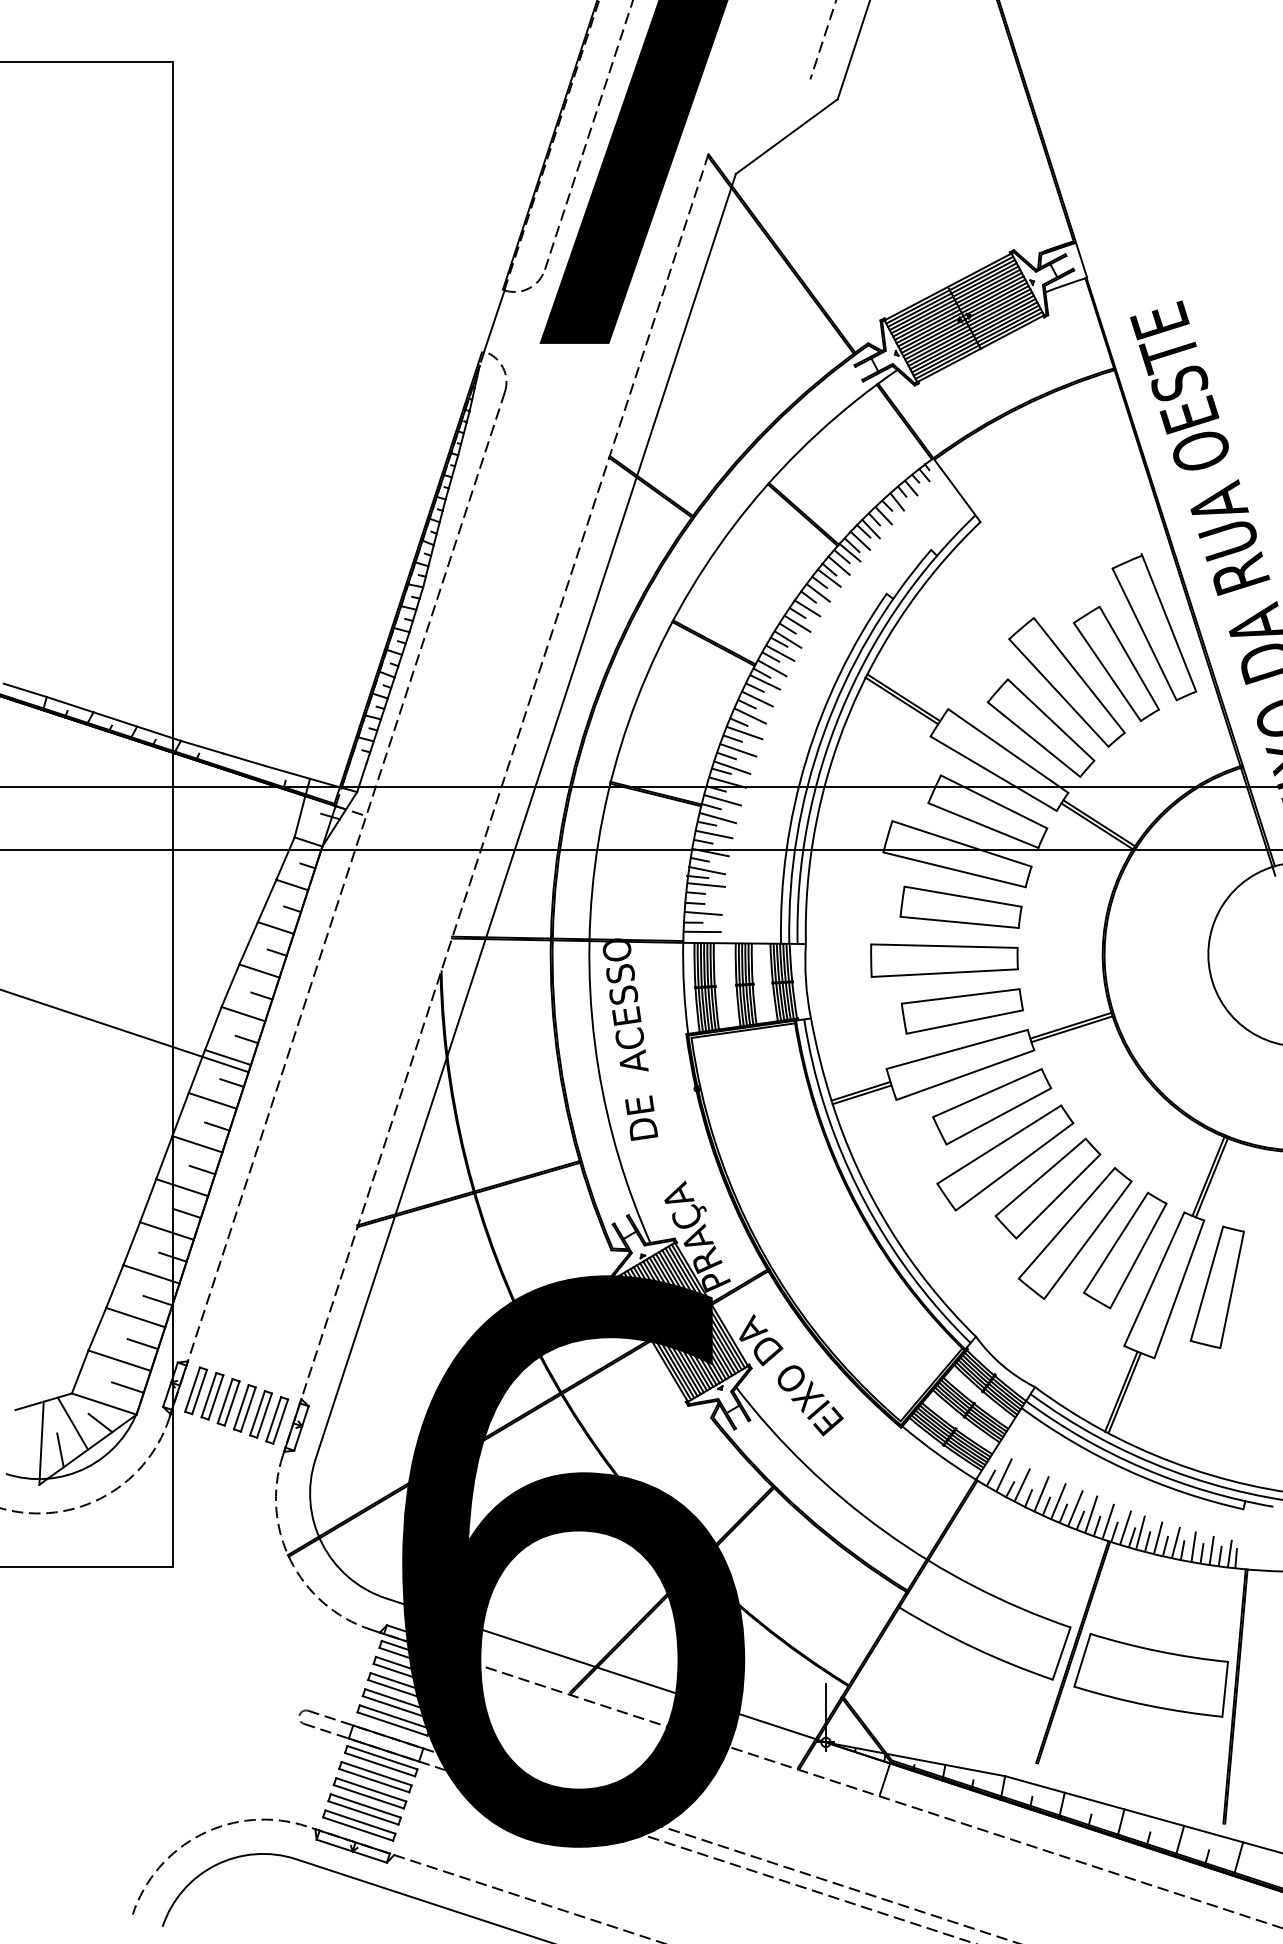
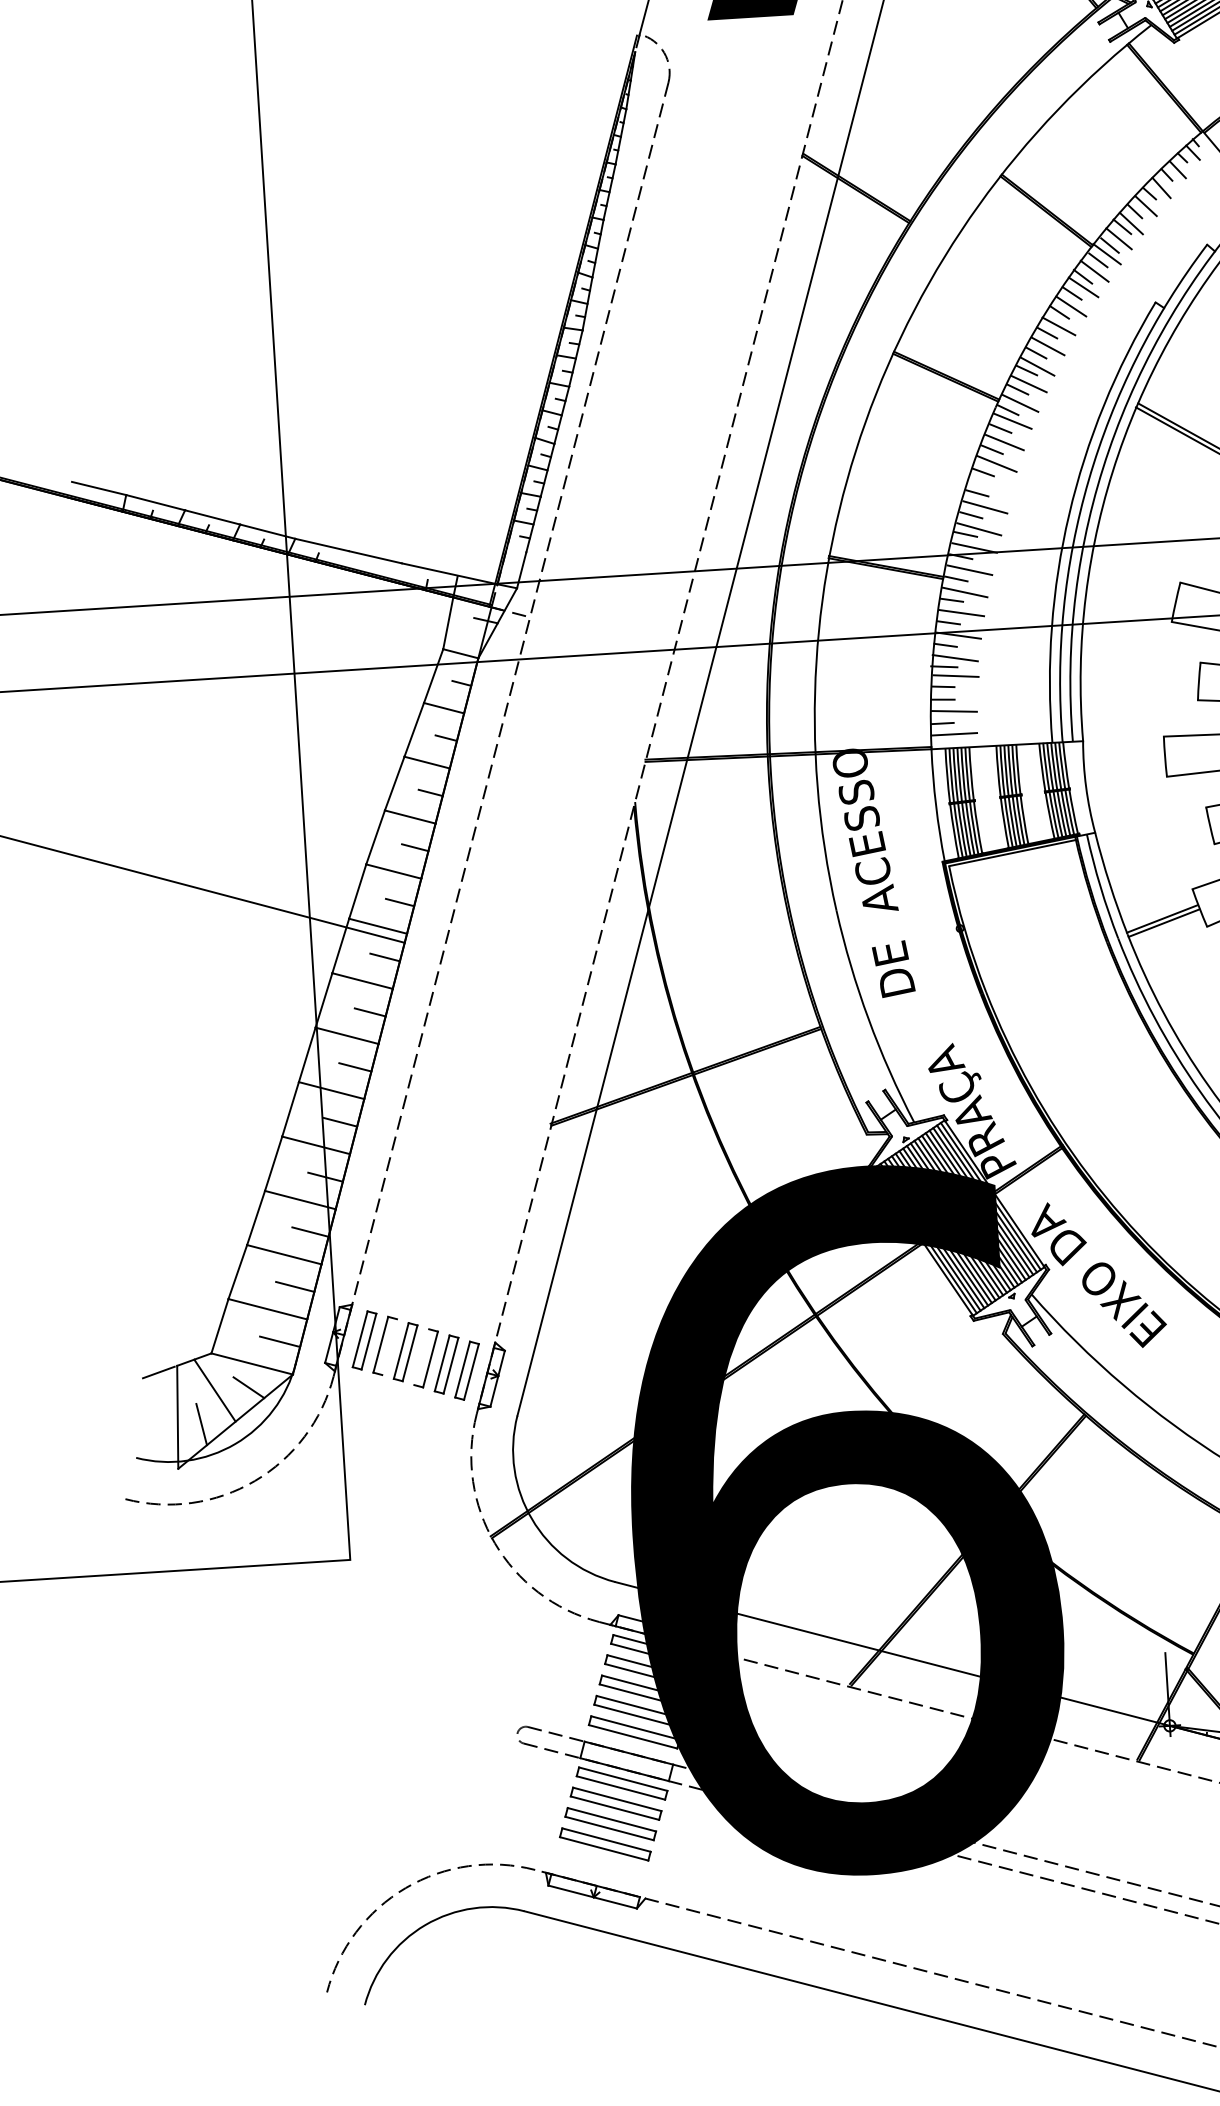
line: (744, 733) -> (990, 485), removed
line: (215, 1397) -> (389, 1347), removed
line: (240, 1407) -> (420, 1357), removed
part: (359, 1825) -> (600, 1864), removed

